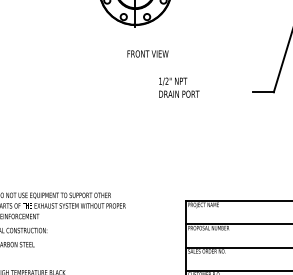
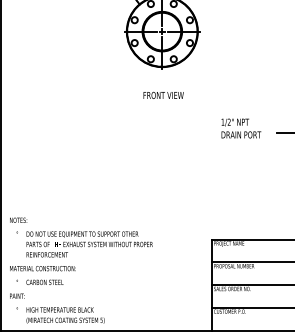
text: (147, 53) -> (163, 94), moved
text: (179, 87) -> (241, 128), moved

